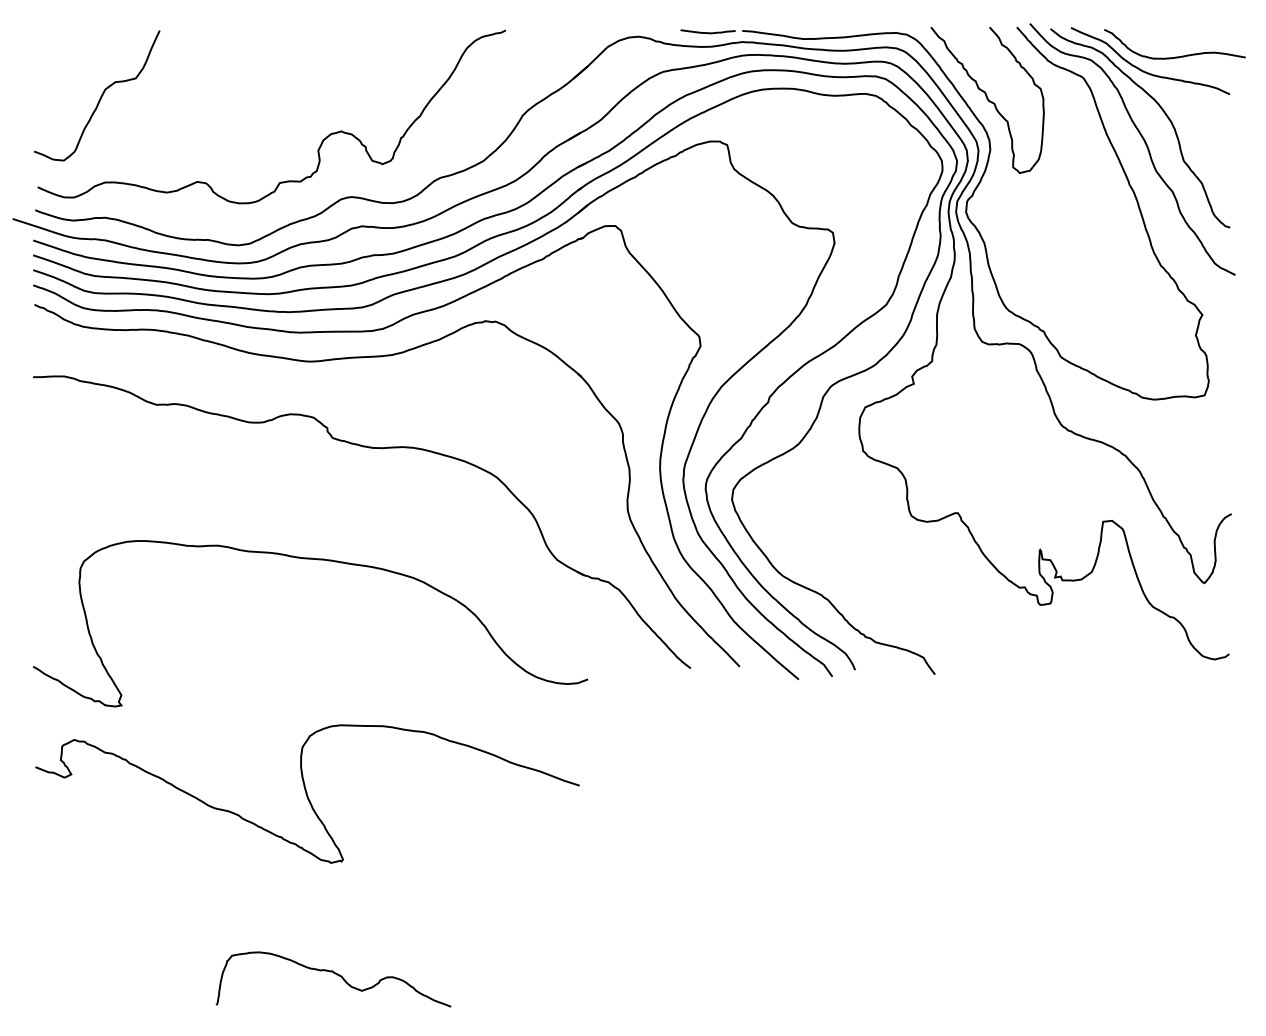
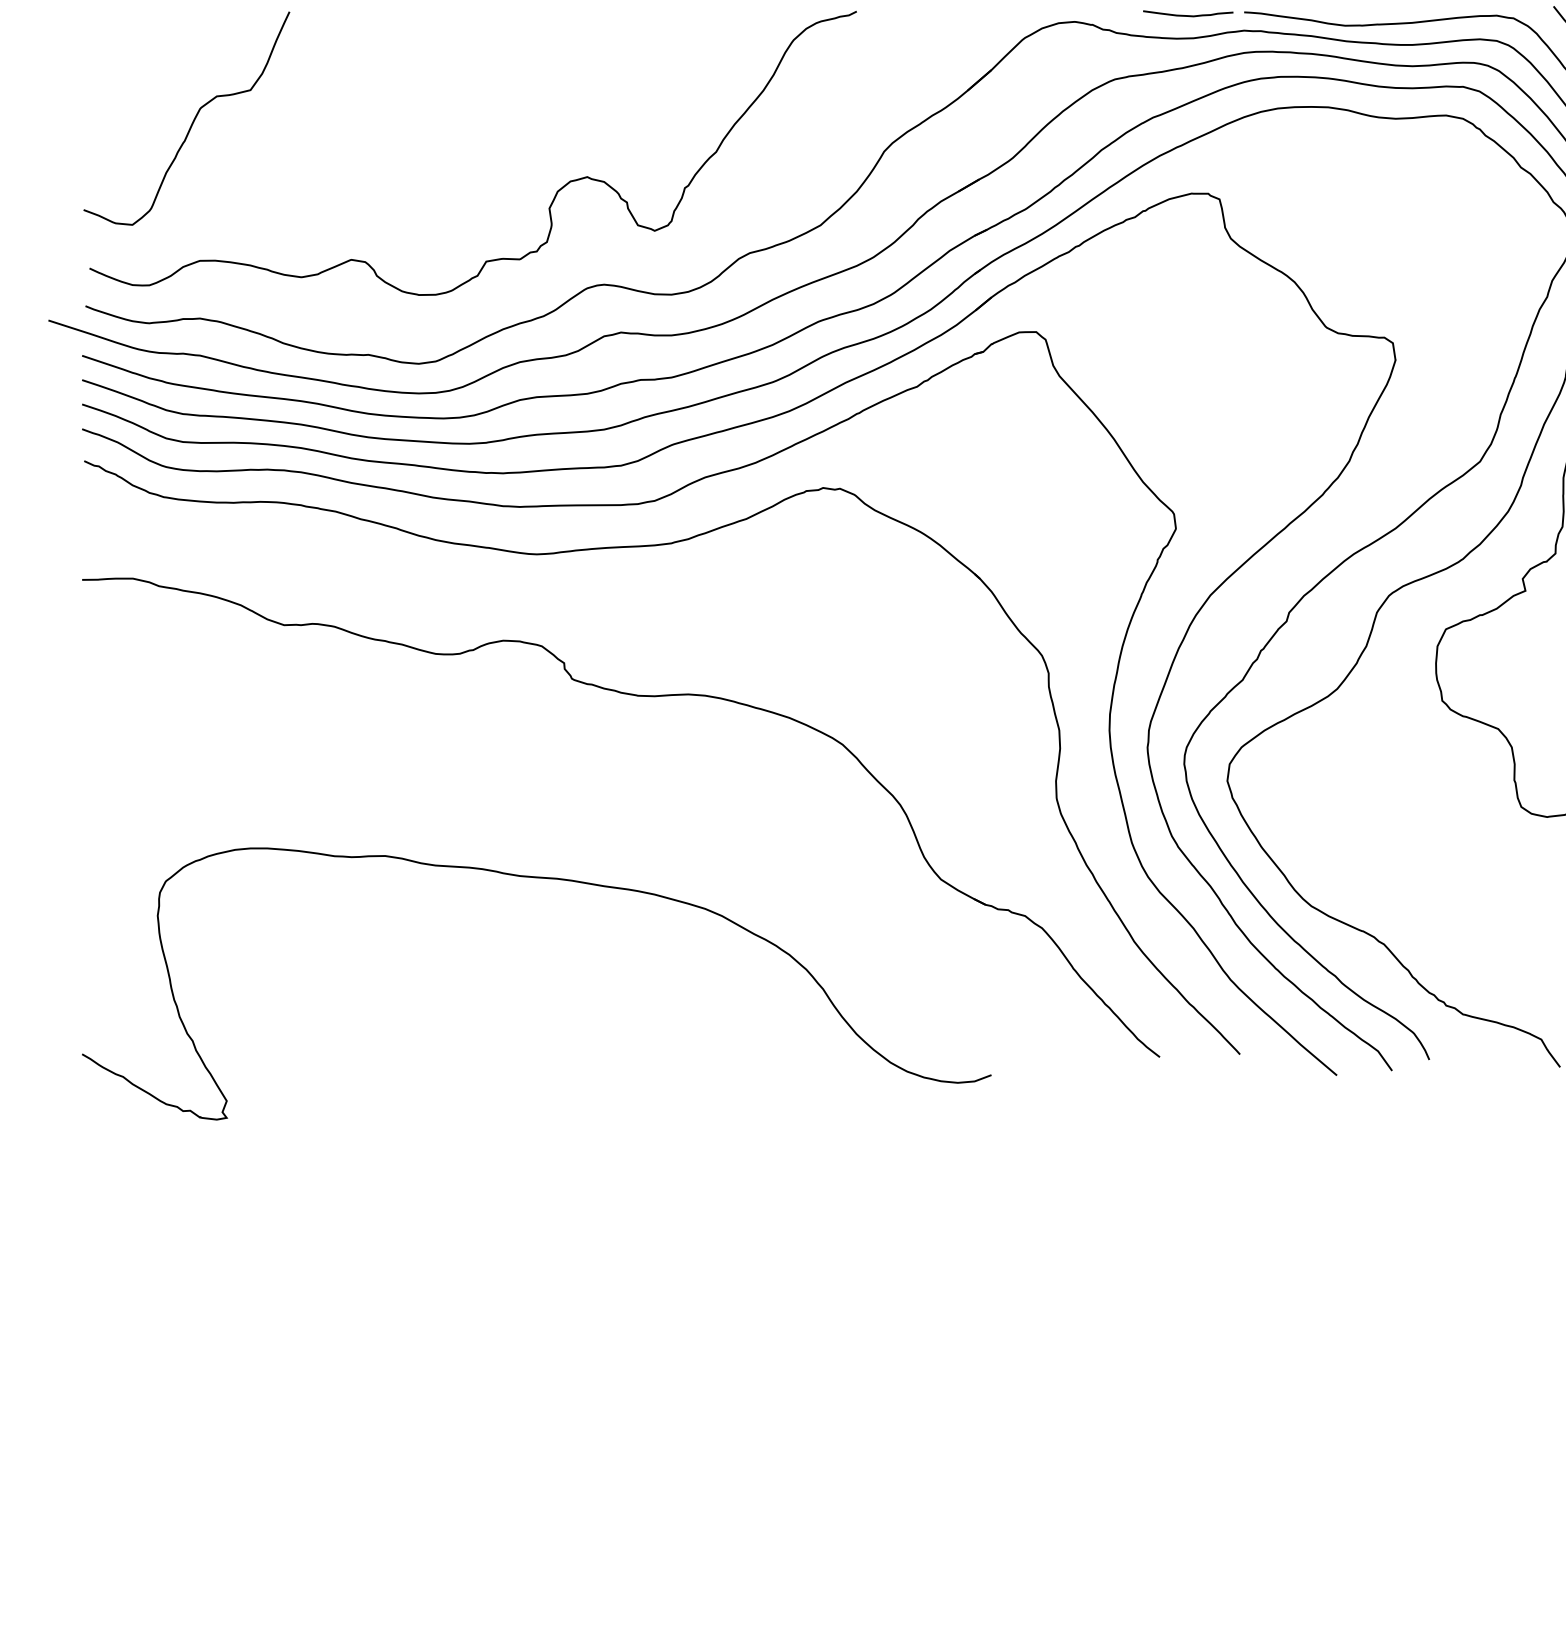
curve: (307, 793) -> (531, 1262), removed
curve: (335, 974) -> (577, 1558), removed

